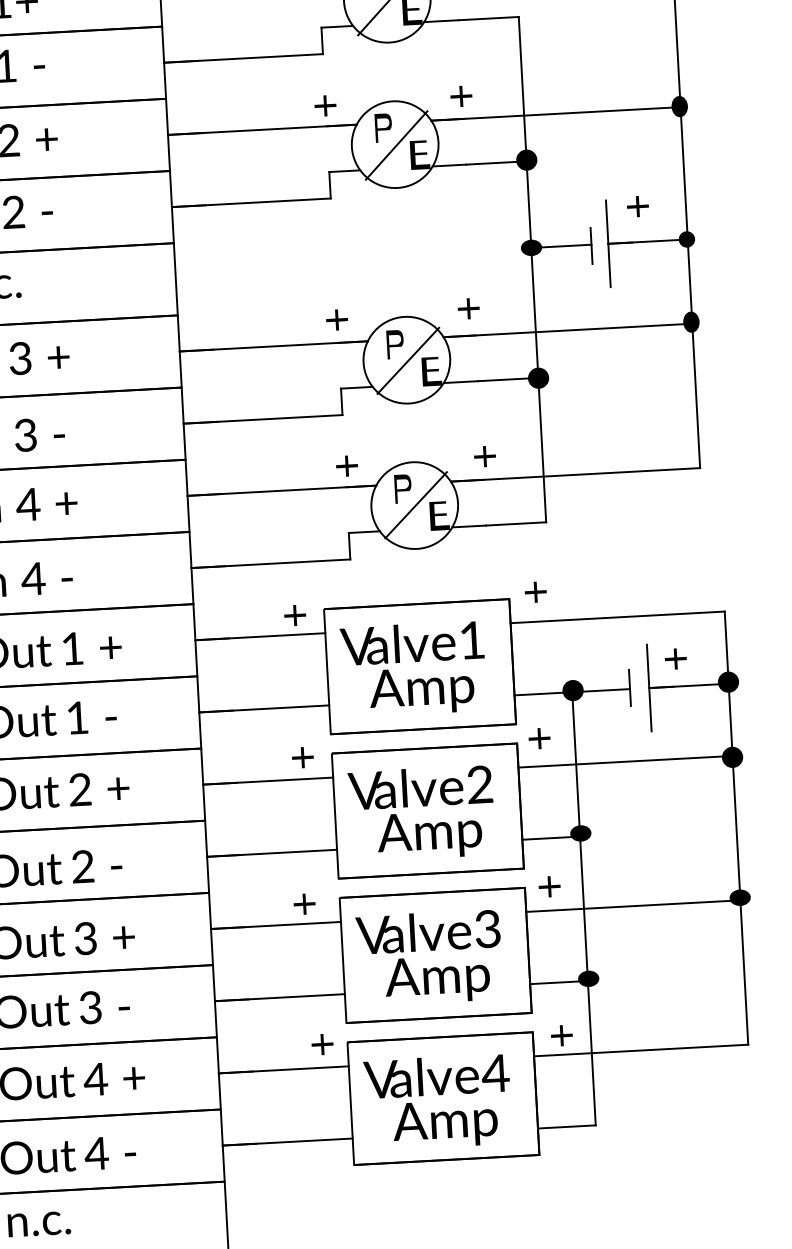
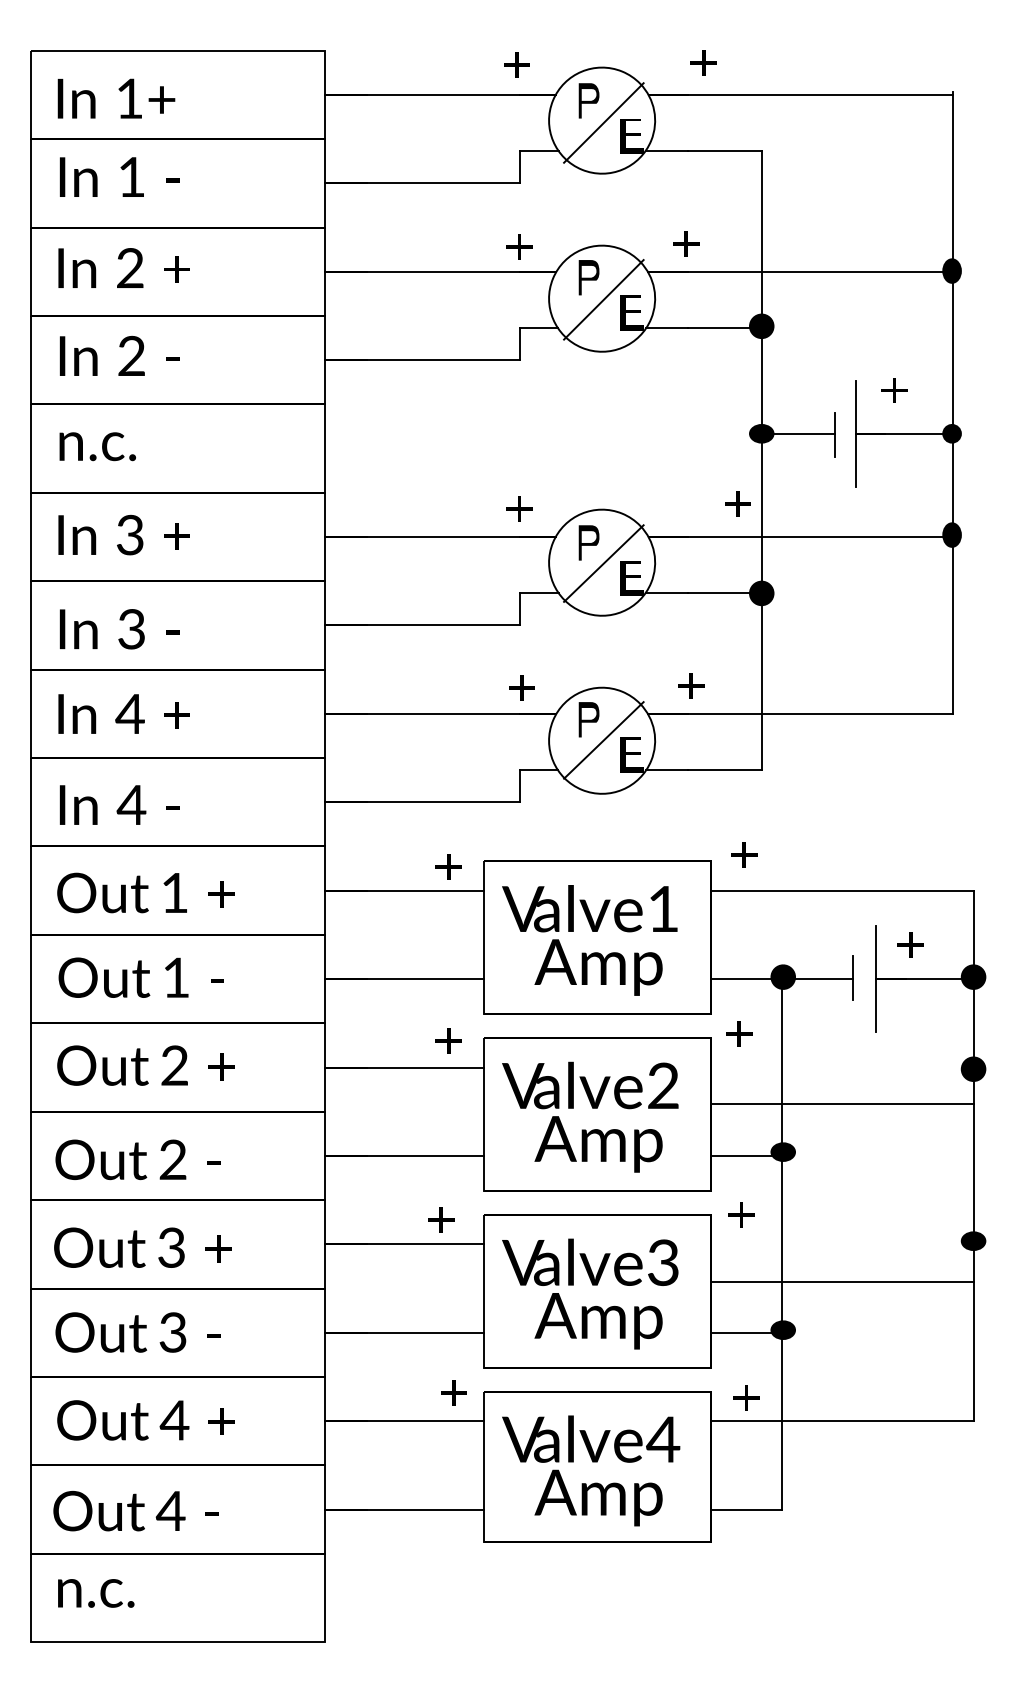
text: (468, 308) -> (737, 503), moved
line: (625, 761) -> (842, 1103), moved
line: (633, 906) -> (842, 1282), moved

